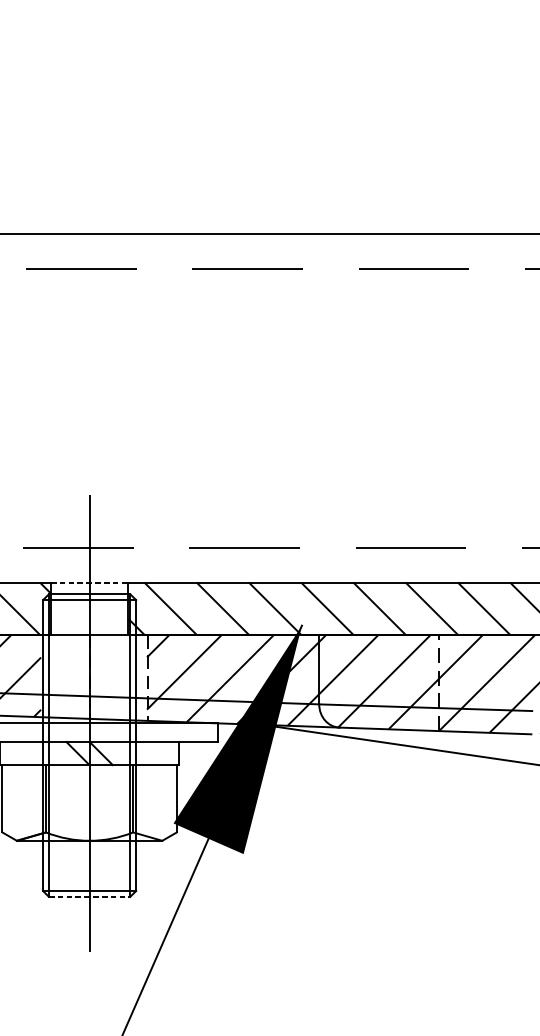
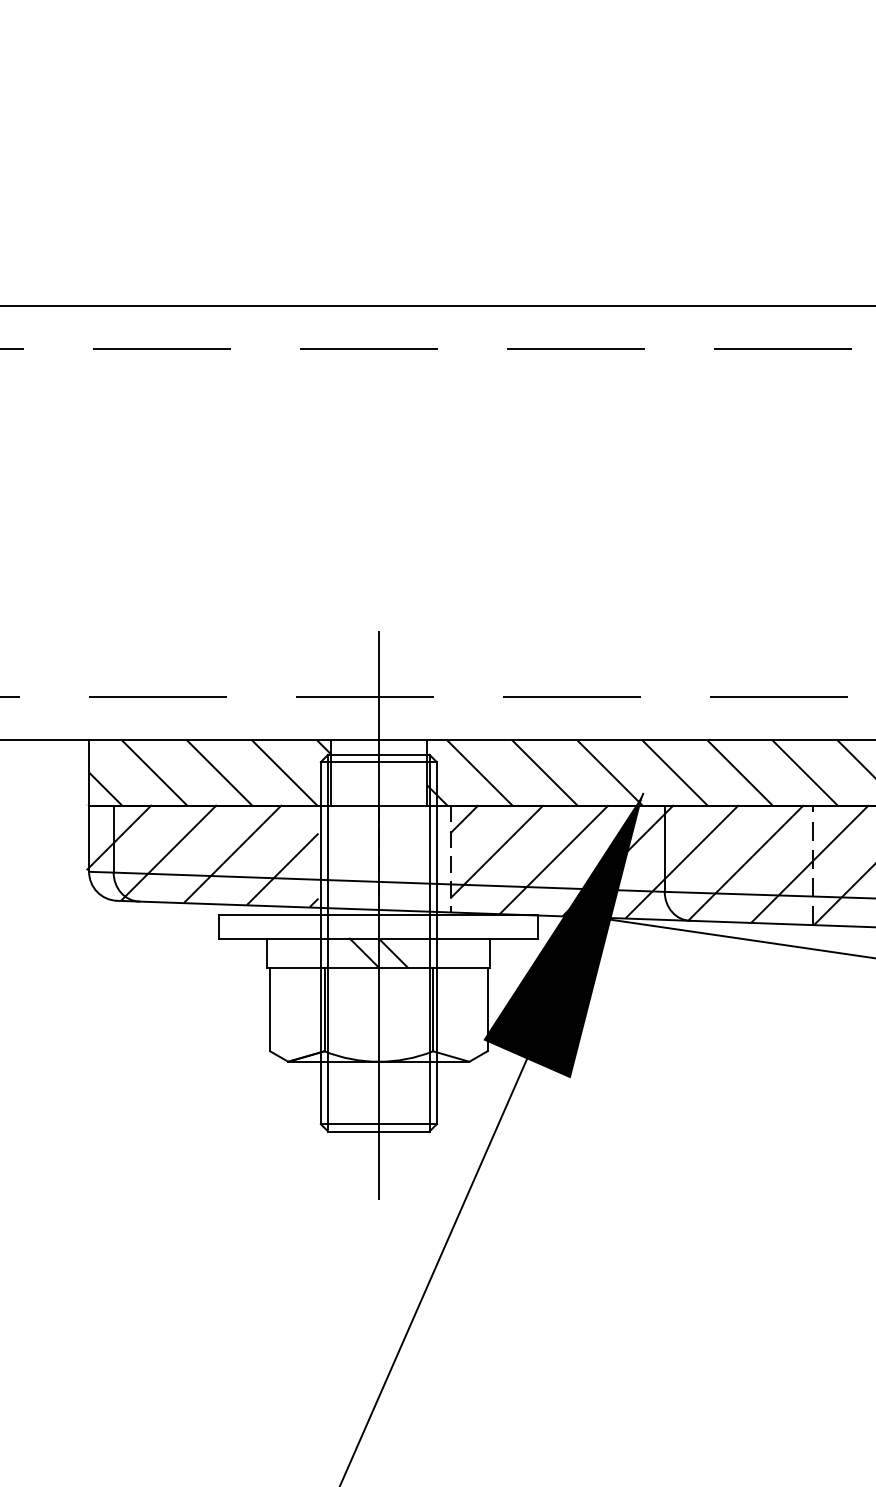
line: (90, 582) -> (379, 740), dashed -> solid
line: (89, 896) -> (378, 1131), dashed -> solid

